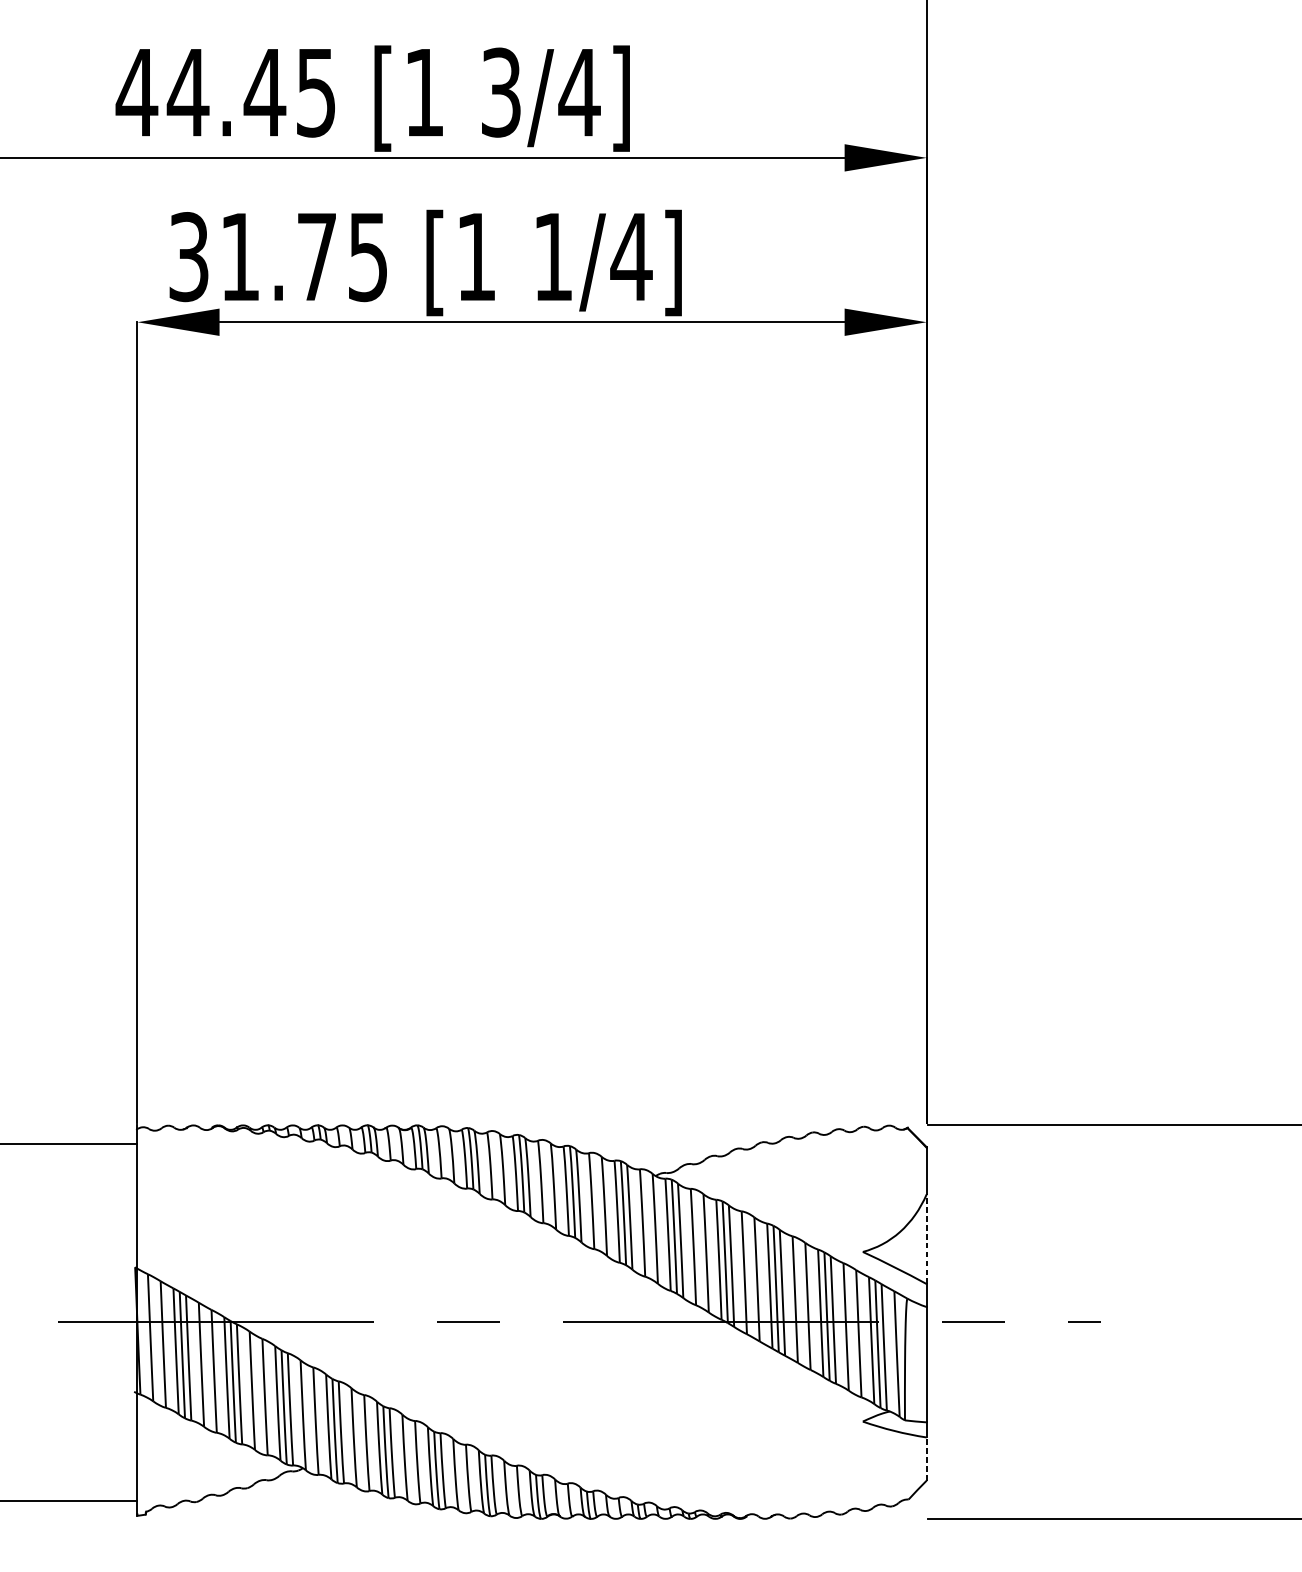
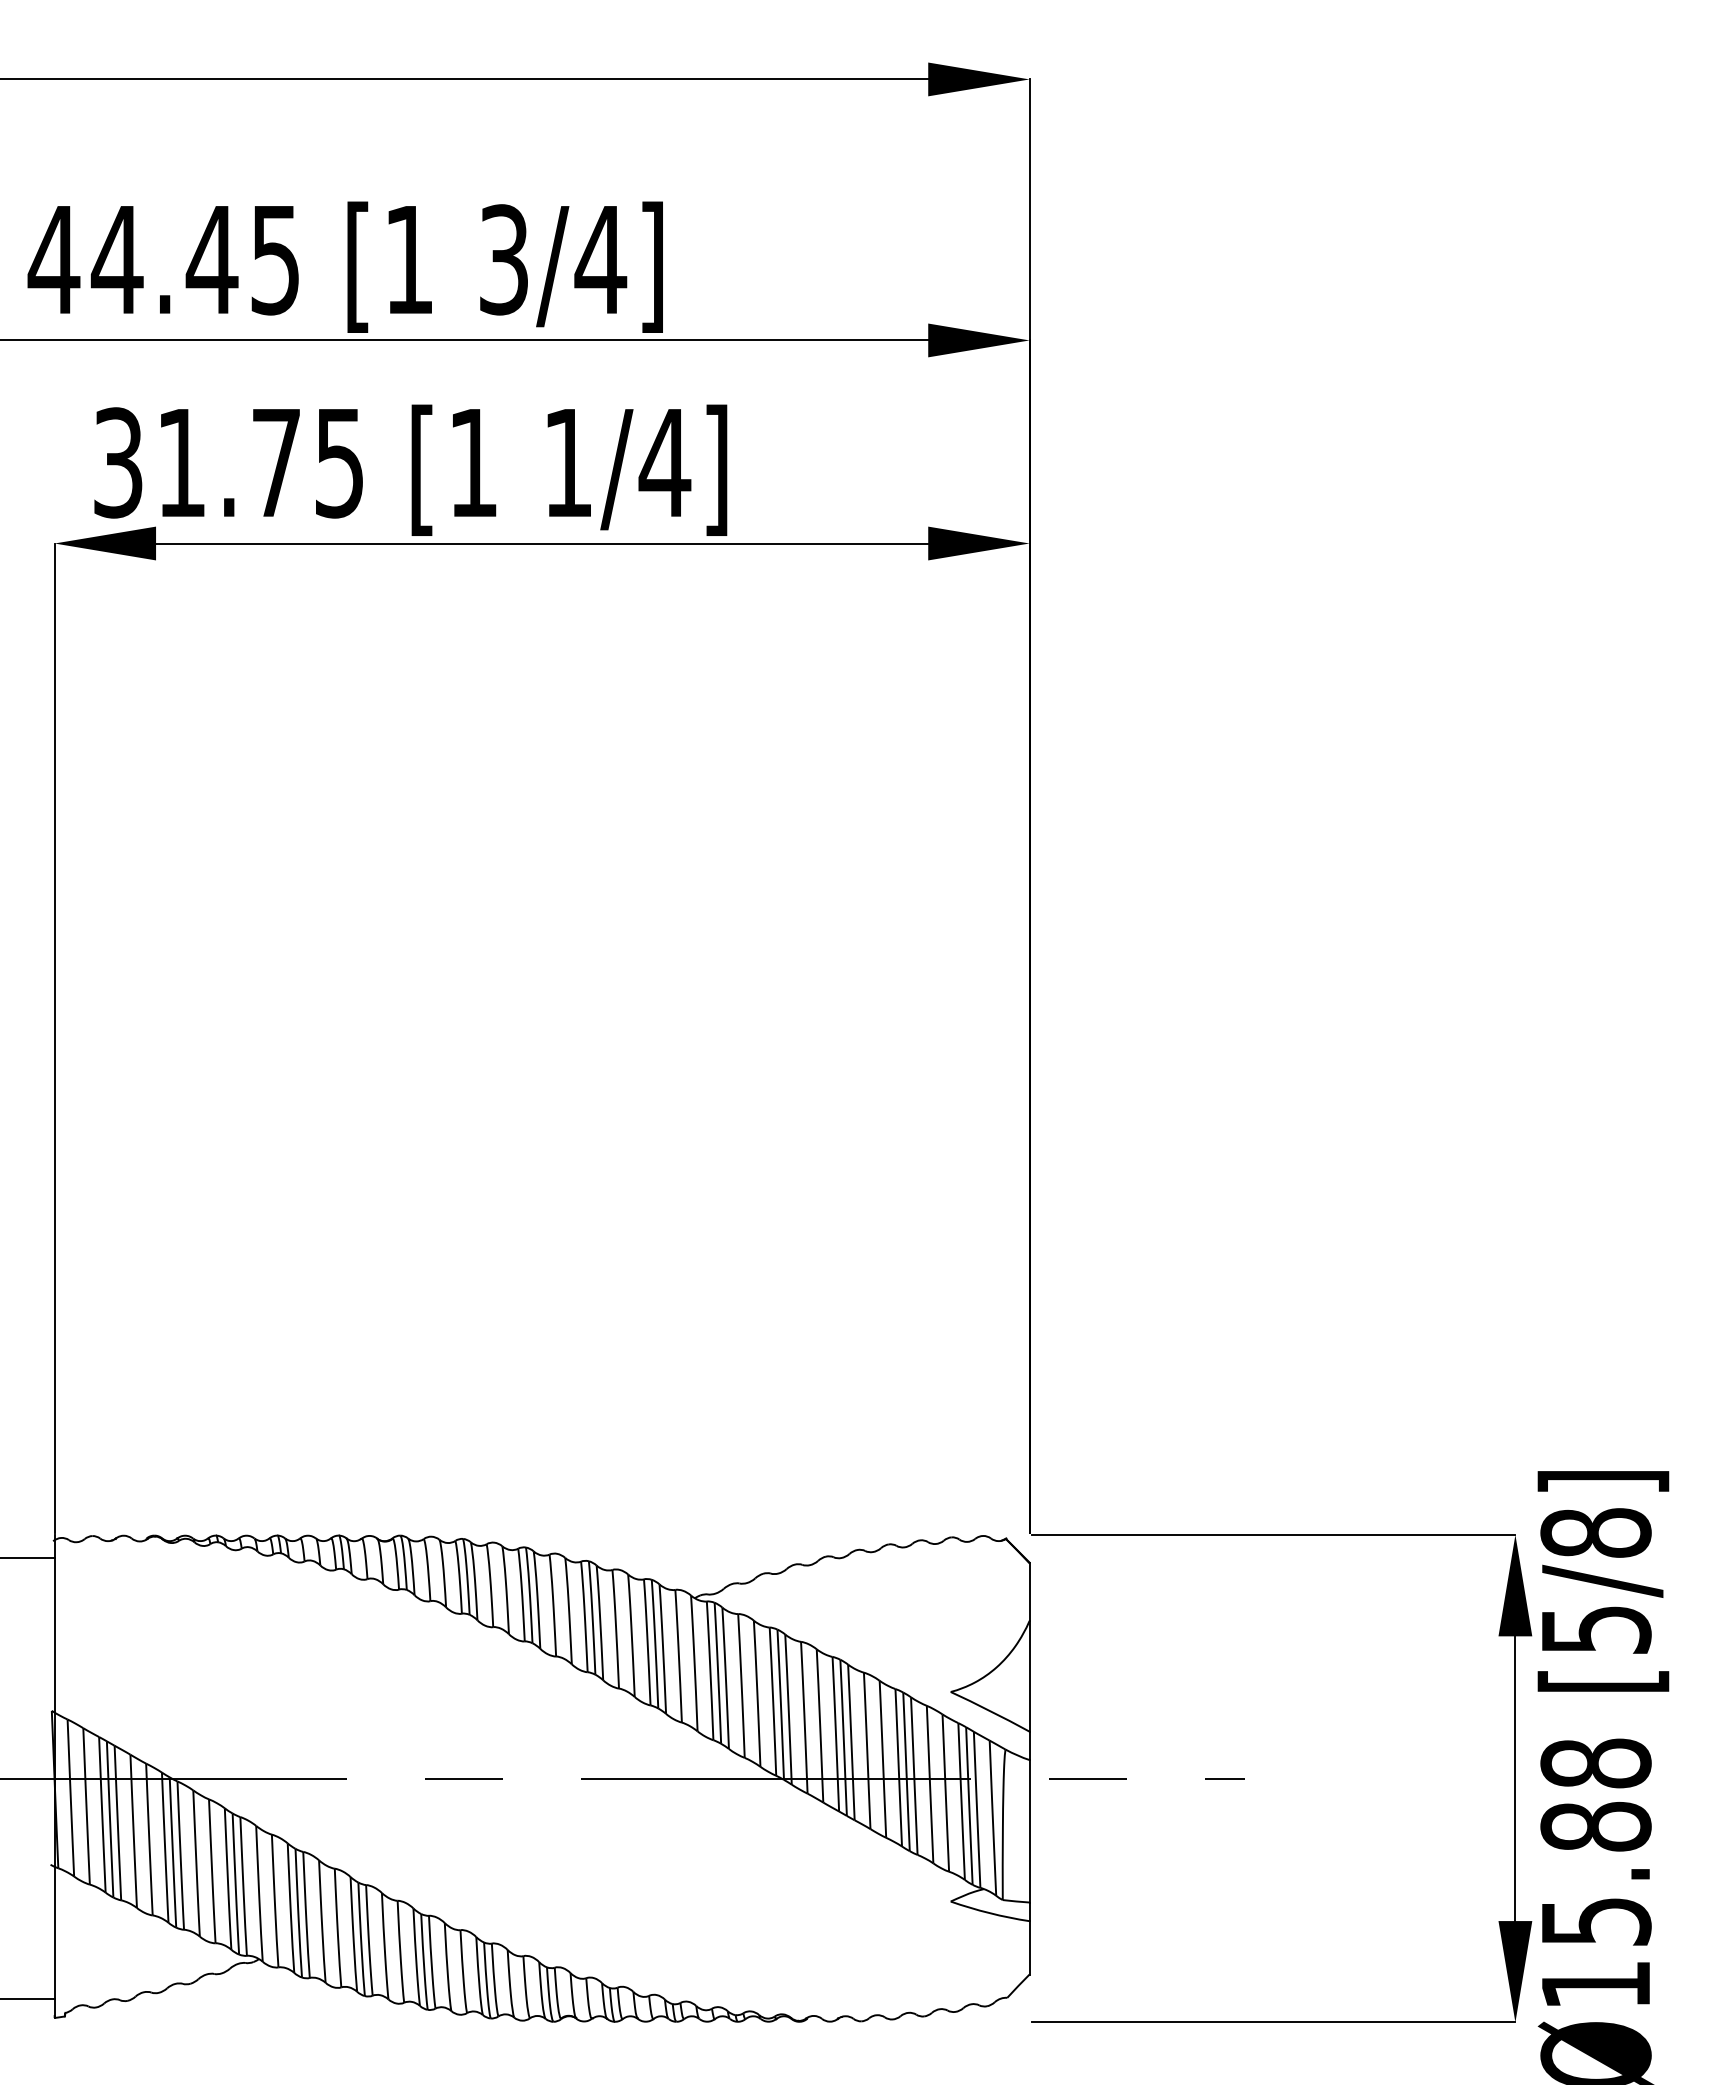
line: (926, 1238) -> (1029, 1675), dashed -> solid
line: (926, 1458) -> (1029, 1947), dashed -> solid

